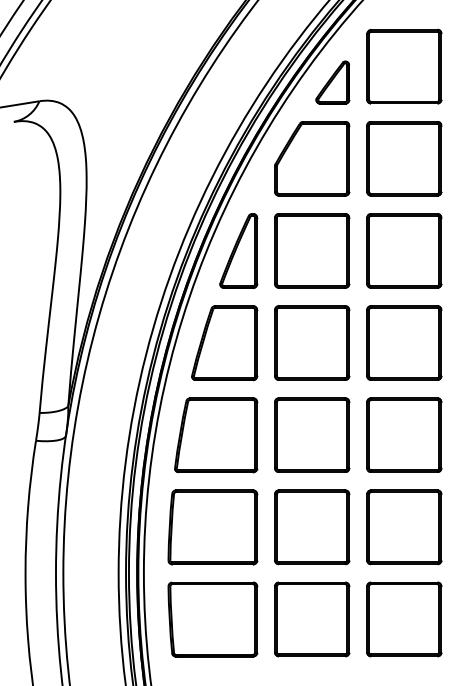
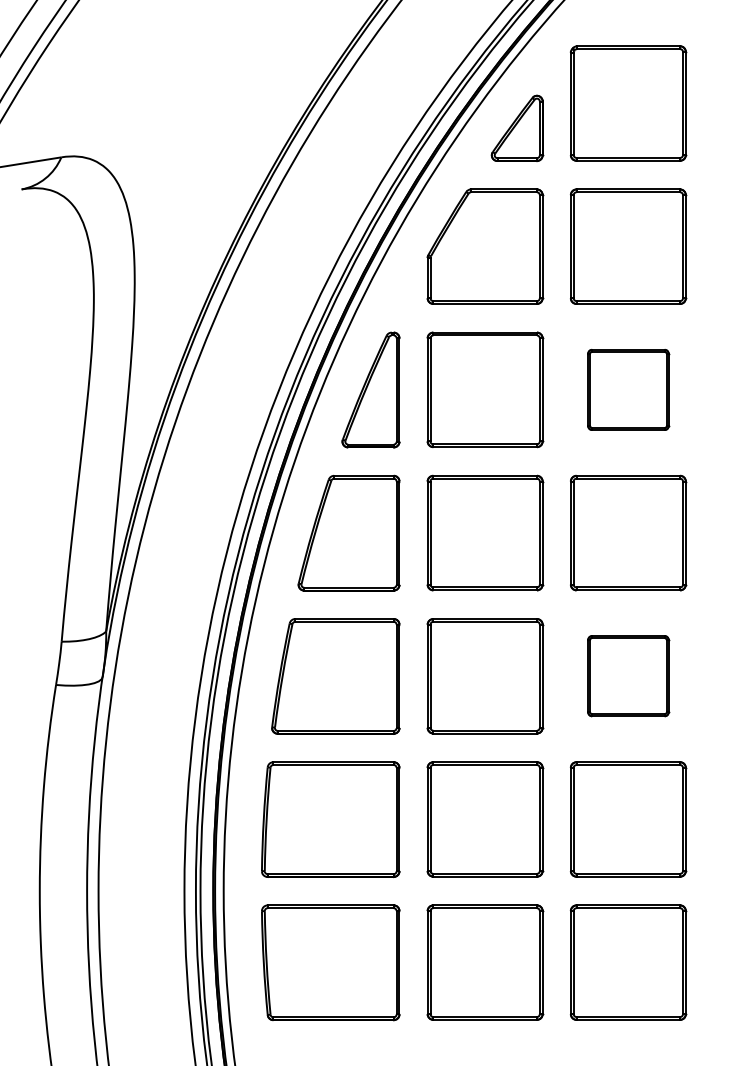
part: (404, 250) -> (628, 389), size x0.7
part: (404, 434) -> (628, 675), size x0.7

